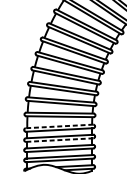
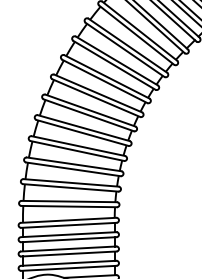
line: (59, 126) -> (68, 220), dashed -> solid
line: (59, 139) -> (68, 239), dashed -> solid

